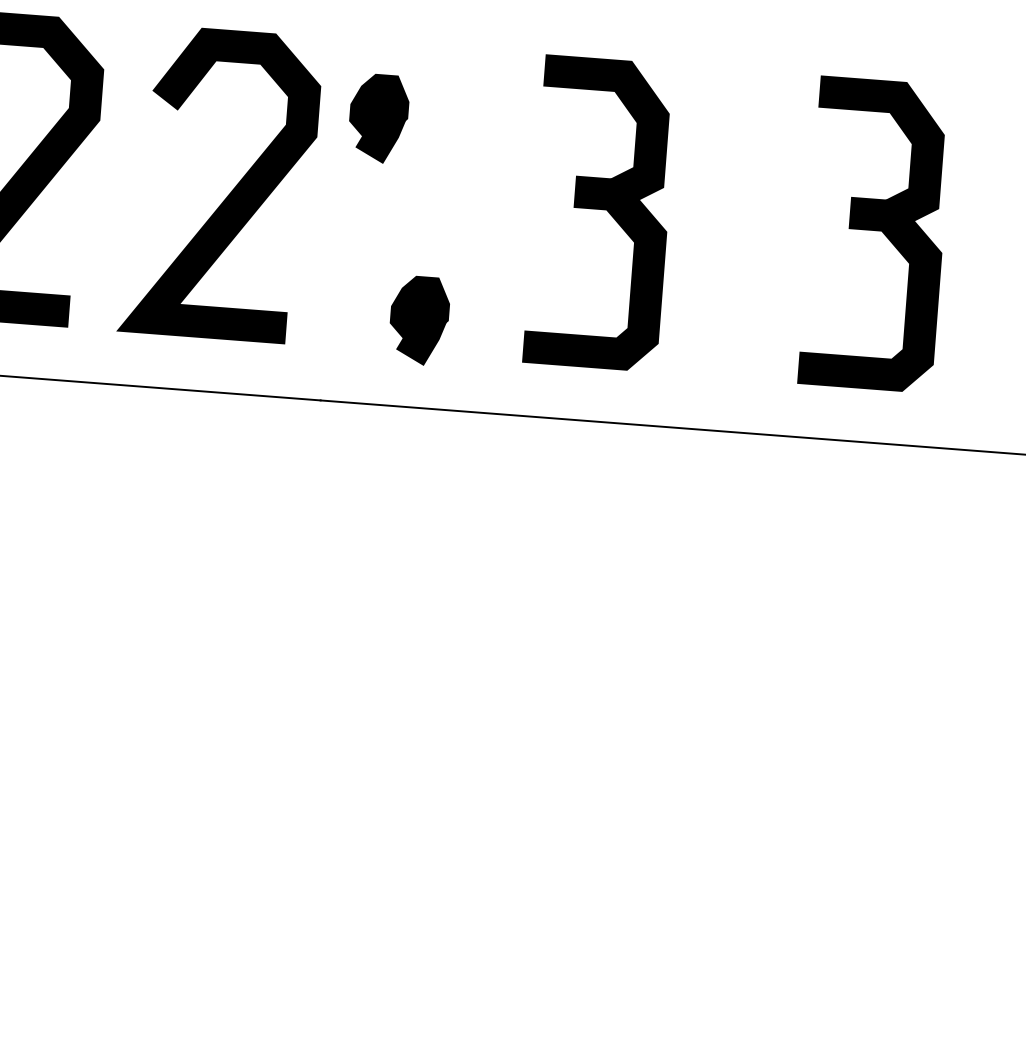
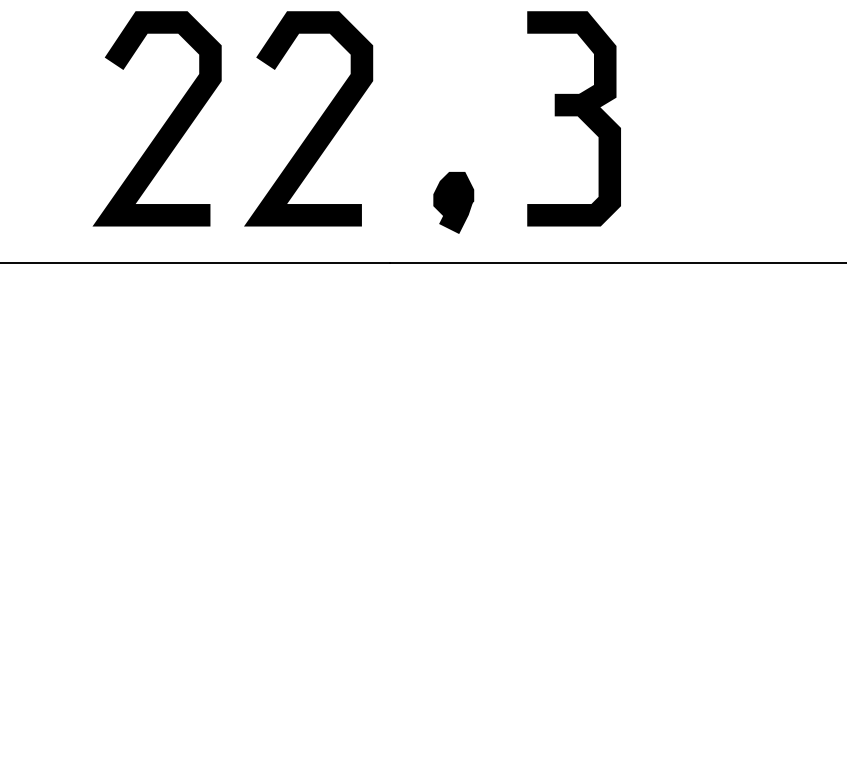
part: (378, 118) -> (414, 64), removed
part: (875, 234) -> (765, 118), removed

